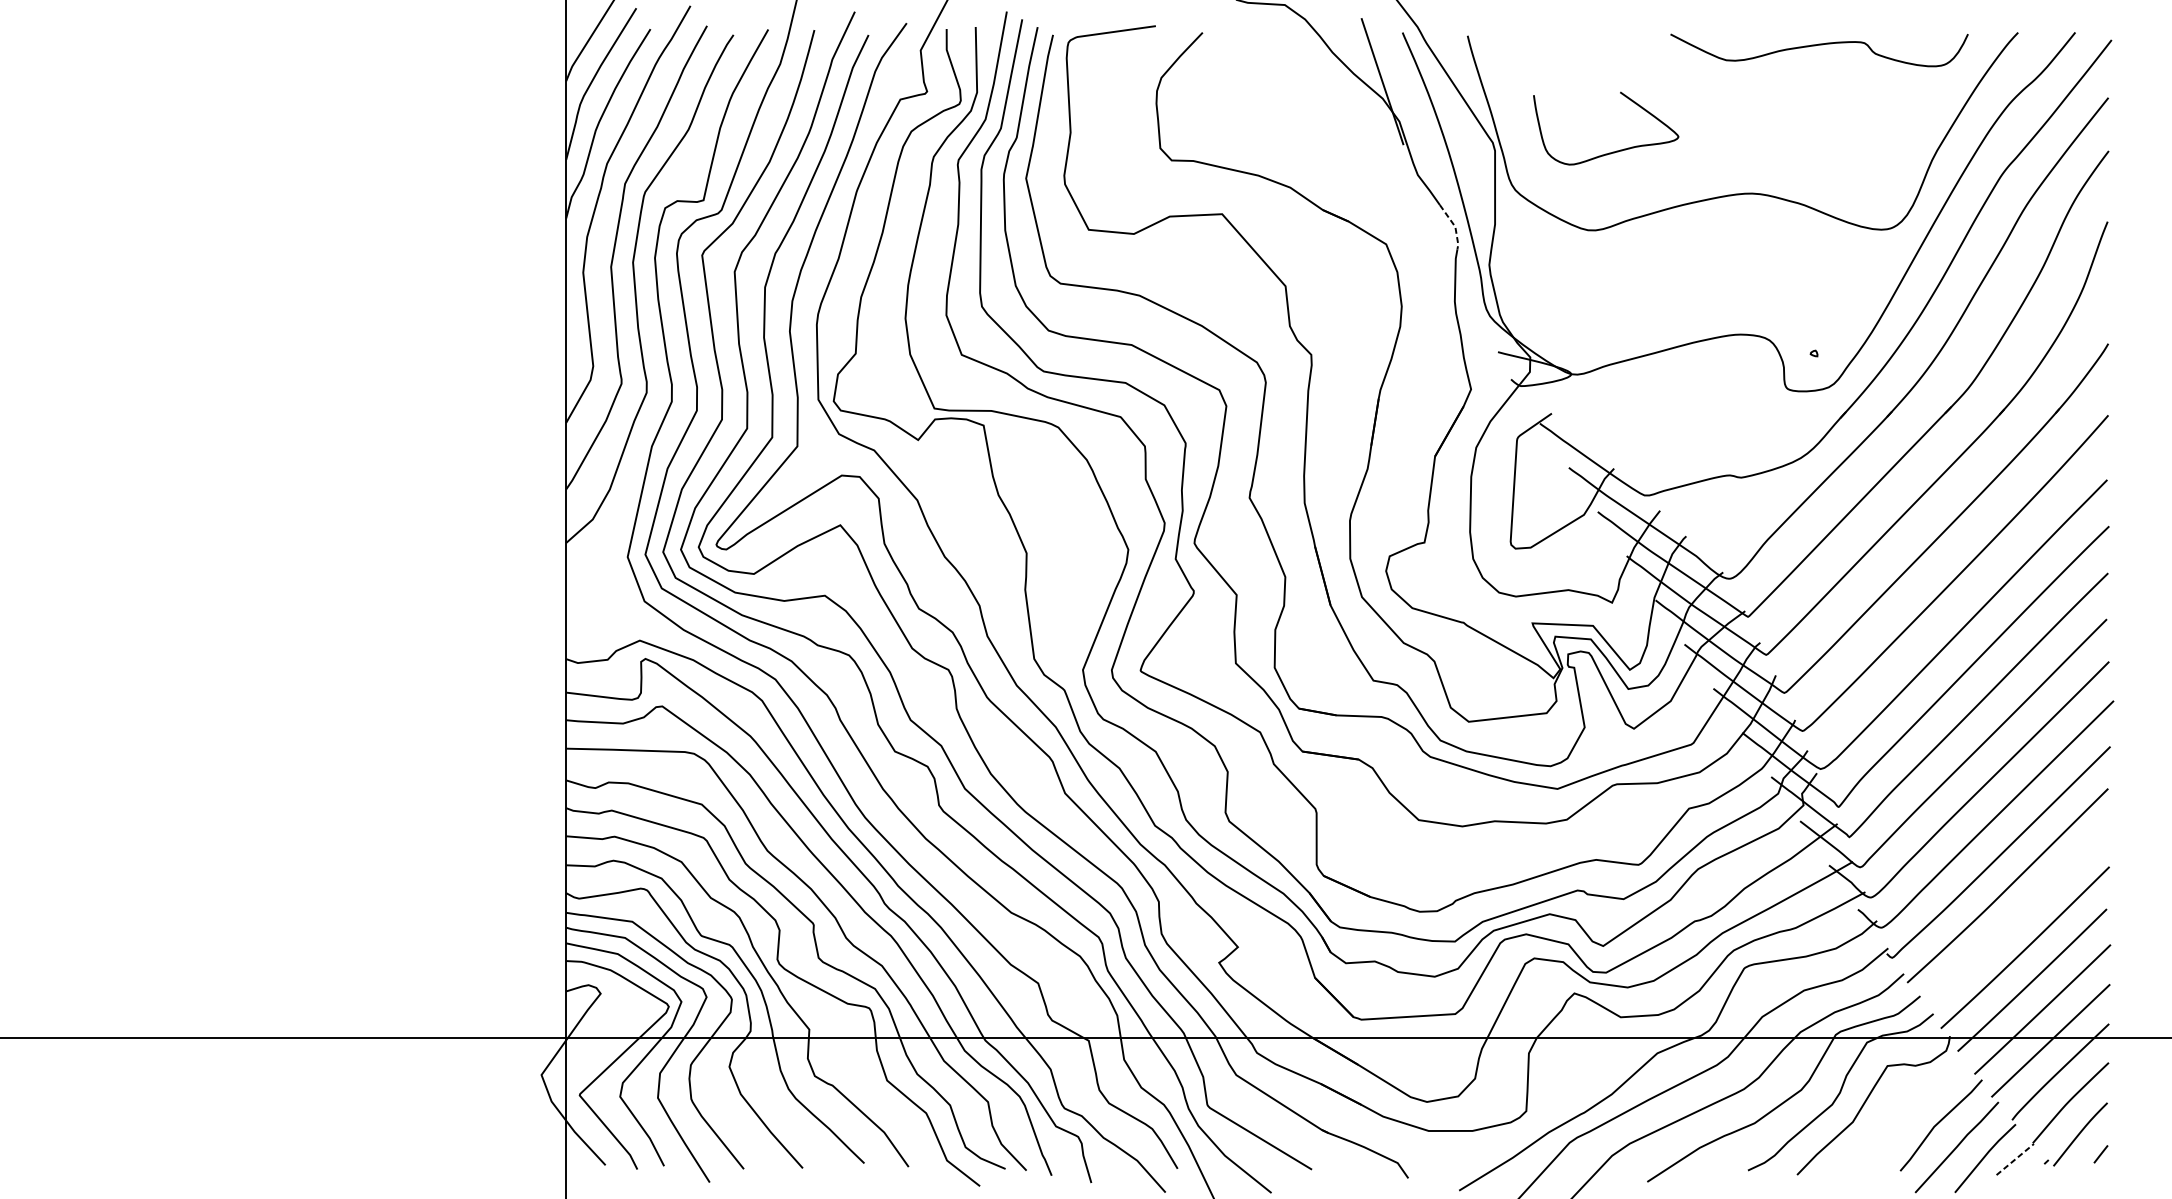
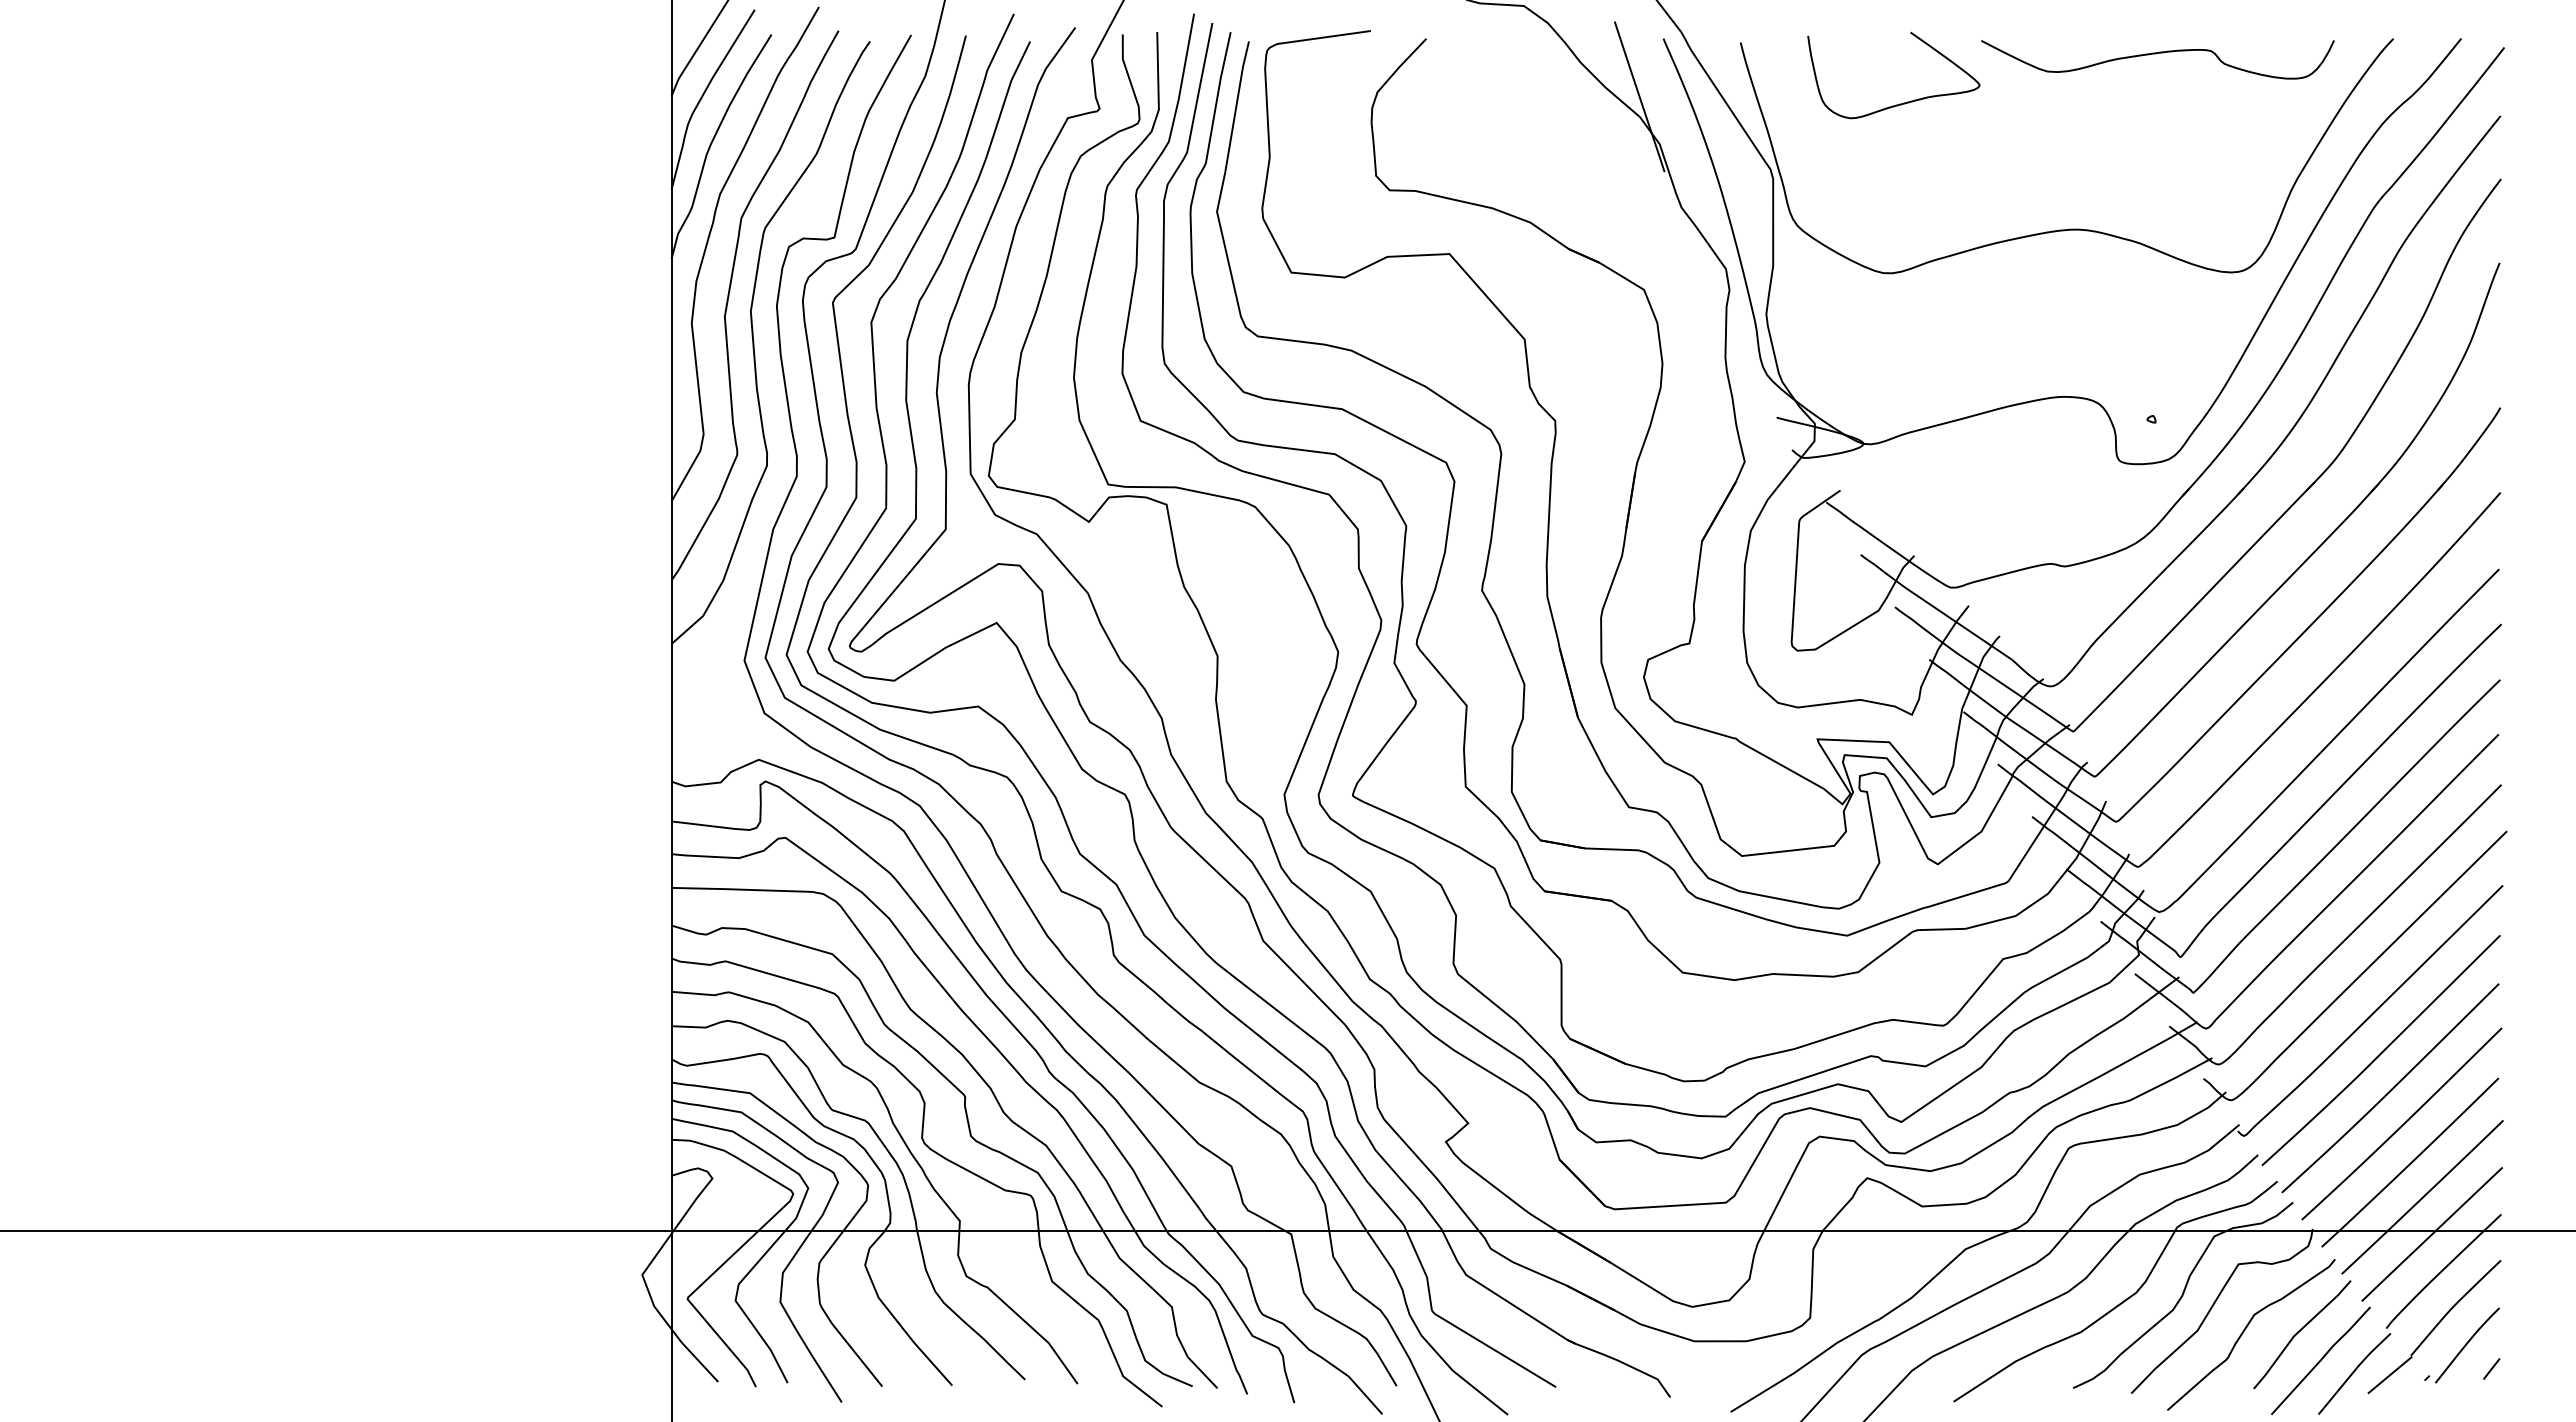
curve: (1610, 152) -> (1899, 103), moved
line: (1454, 226) -> (1725, 268), dashed -> solid
curve: (2016, 917) -> (2391, 1088), added
curve: (1893, 1121) -> (2245, 1330), added
line: (2015, 1158) -> (2390, 1374), dashed -> solid

